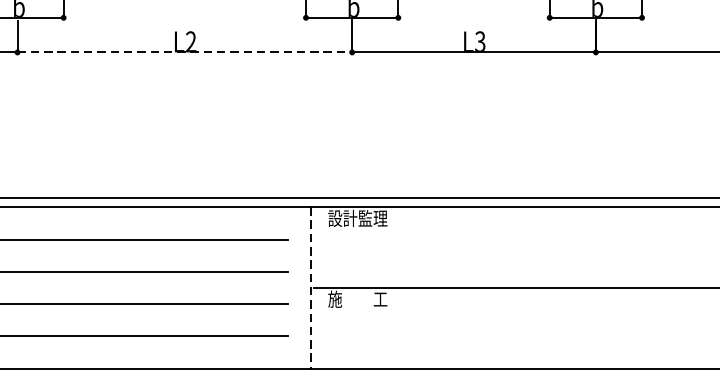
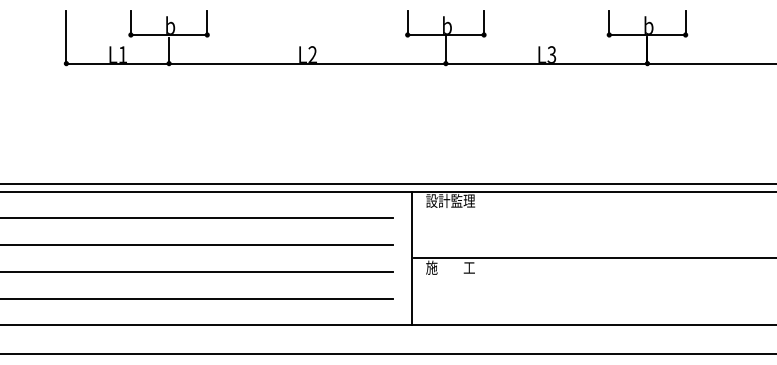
line: (184, 52) -> (307, 63), dashed -> solid
line: (310, 288) -> (411, 258), dashed -> solid

